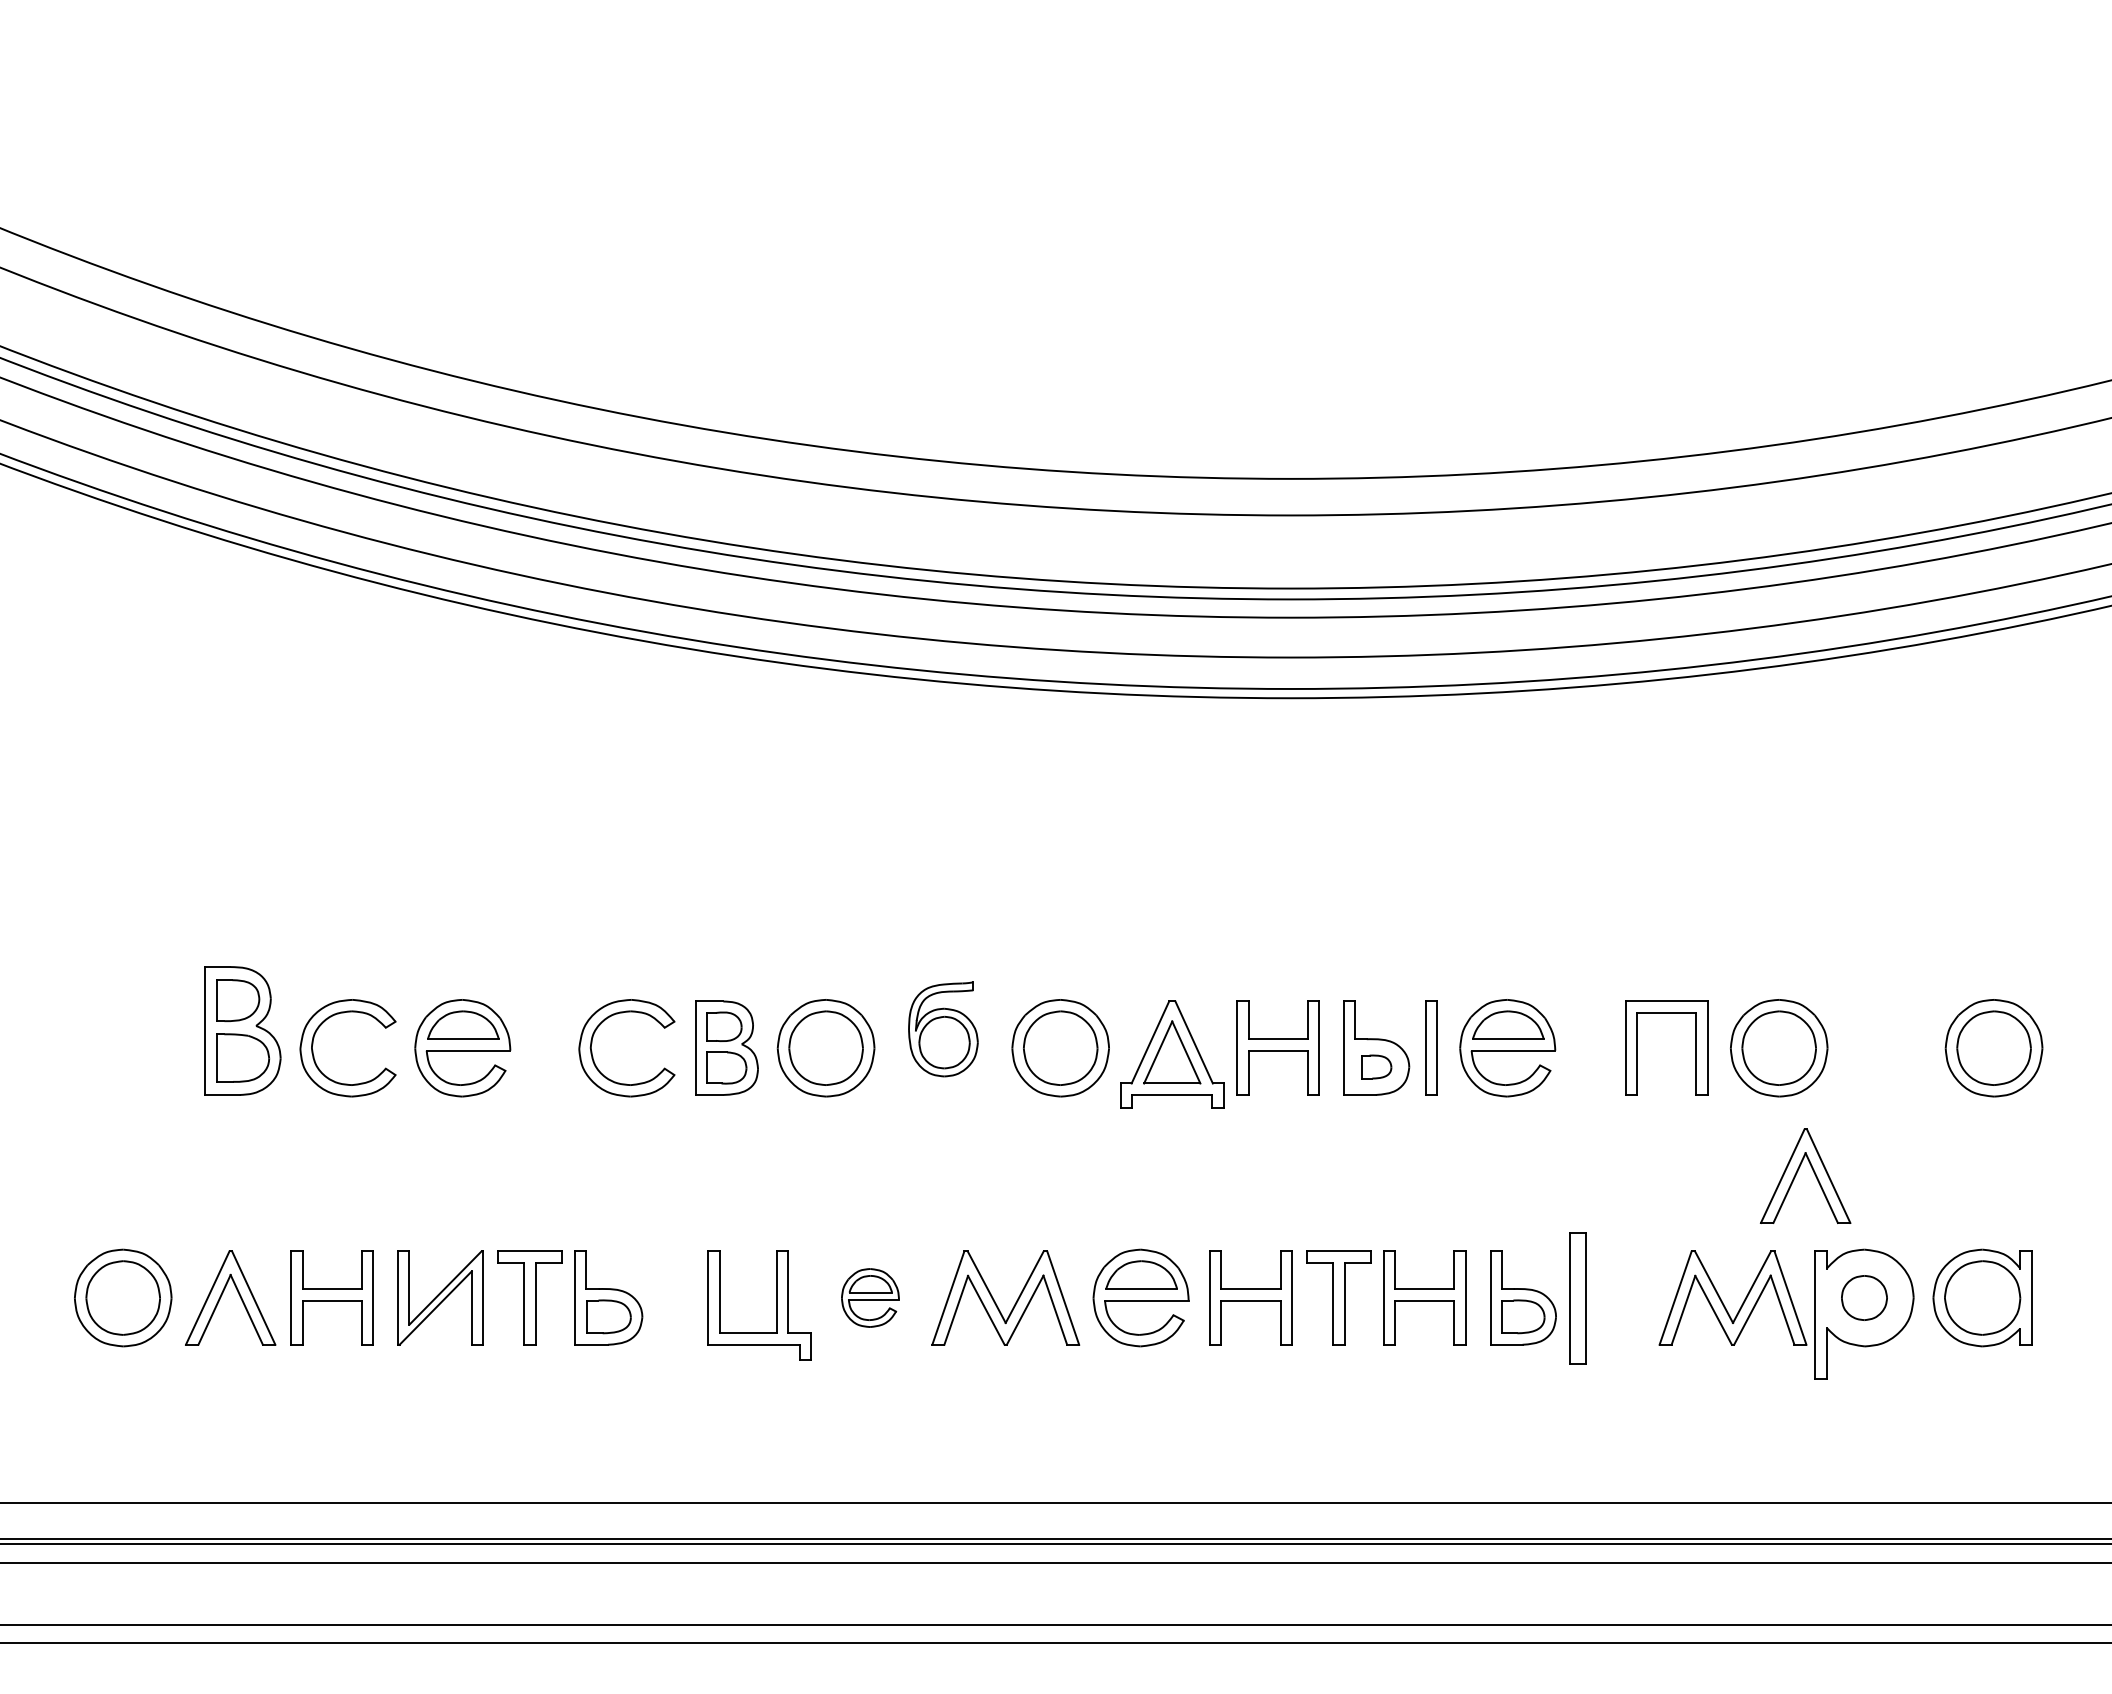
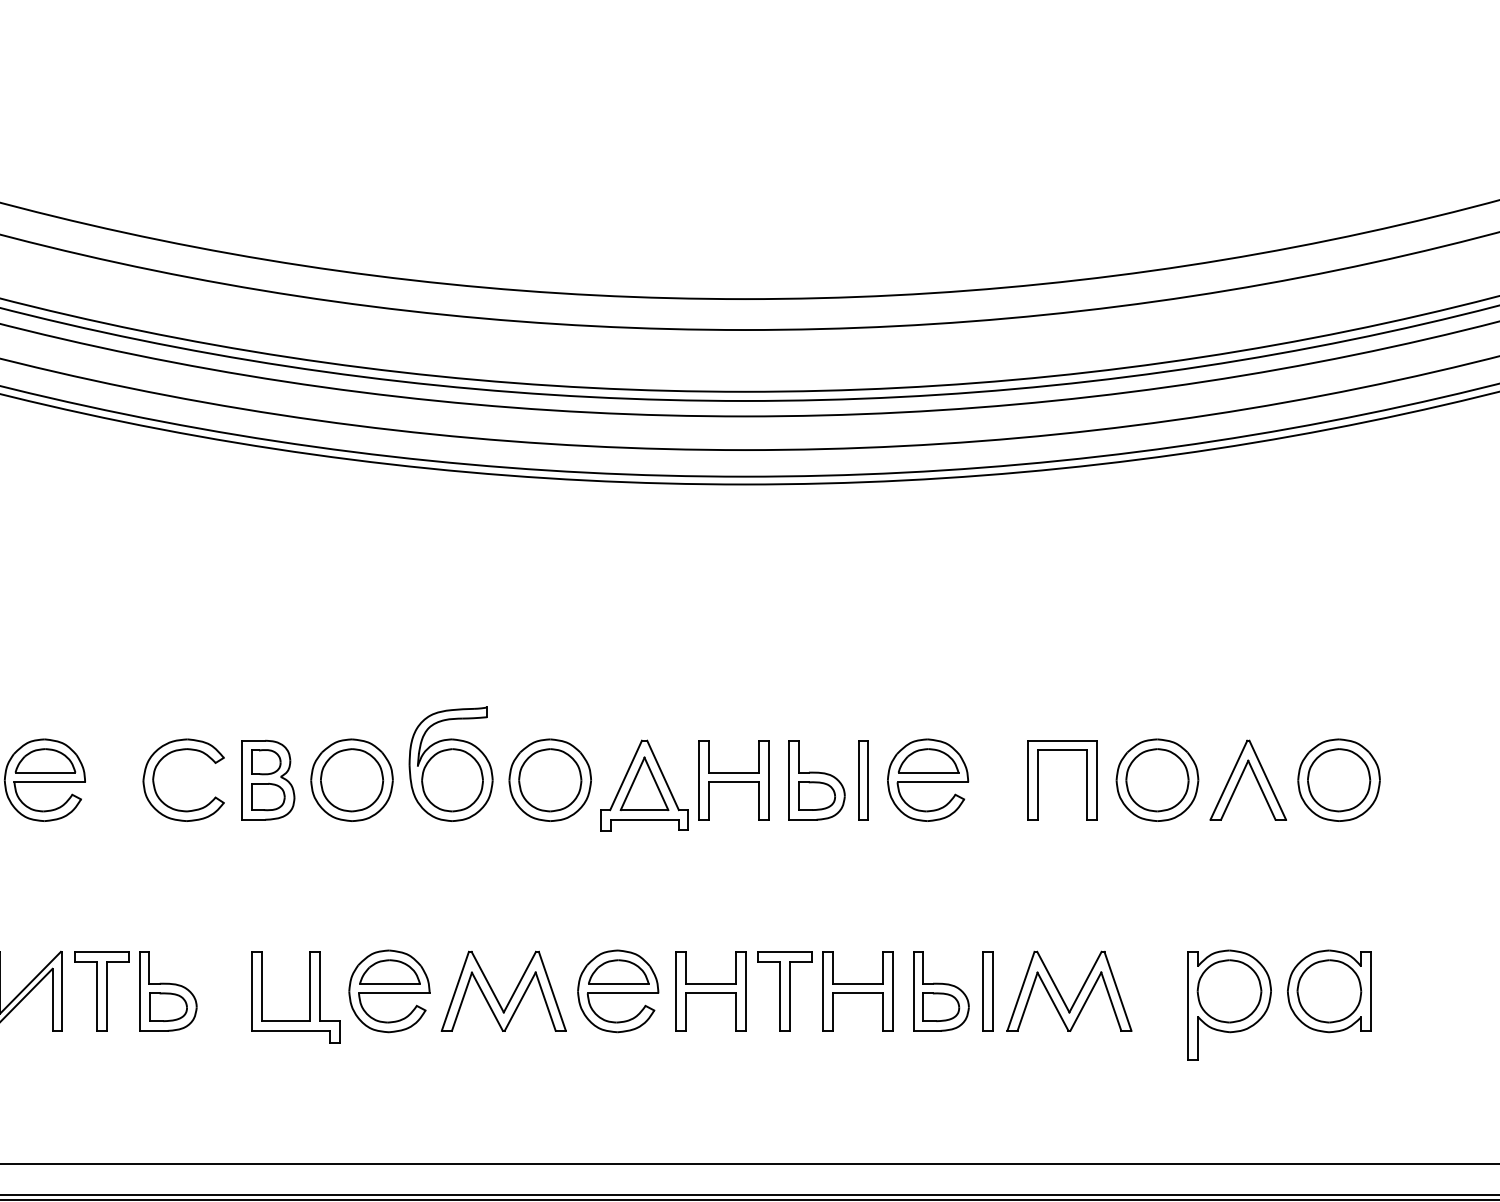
part: (943, 1029) -> (451, 764), size x1.43
part: (1376, 1066) -> (817, 795), size x1.43
part: (1798, 1171) -> (1242, 776), moved
part: (870, 1297) -> (389, 990), size x1.67
part: (1578, 1297) -> (987, 990), size x0.71
part: (1864, 1297) -> (1229, 990), size x1.67
part: (1723, 1302) -> (1061, 995), moved

